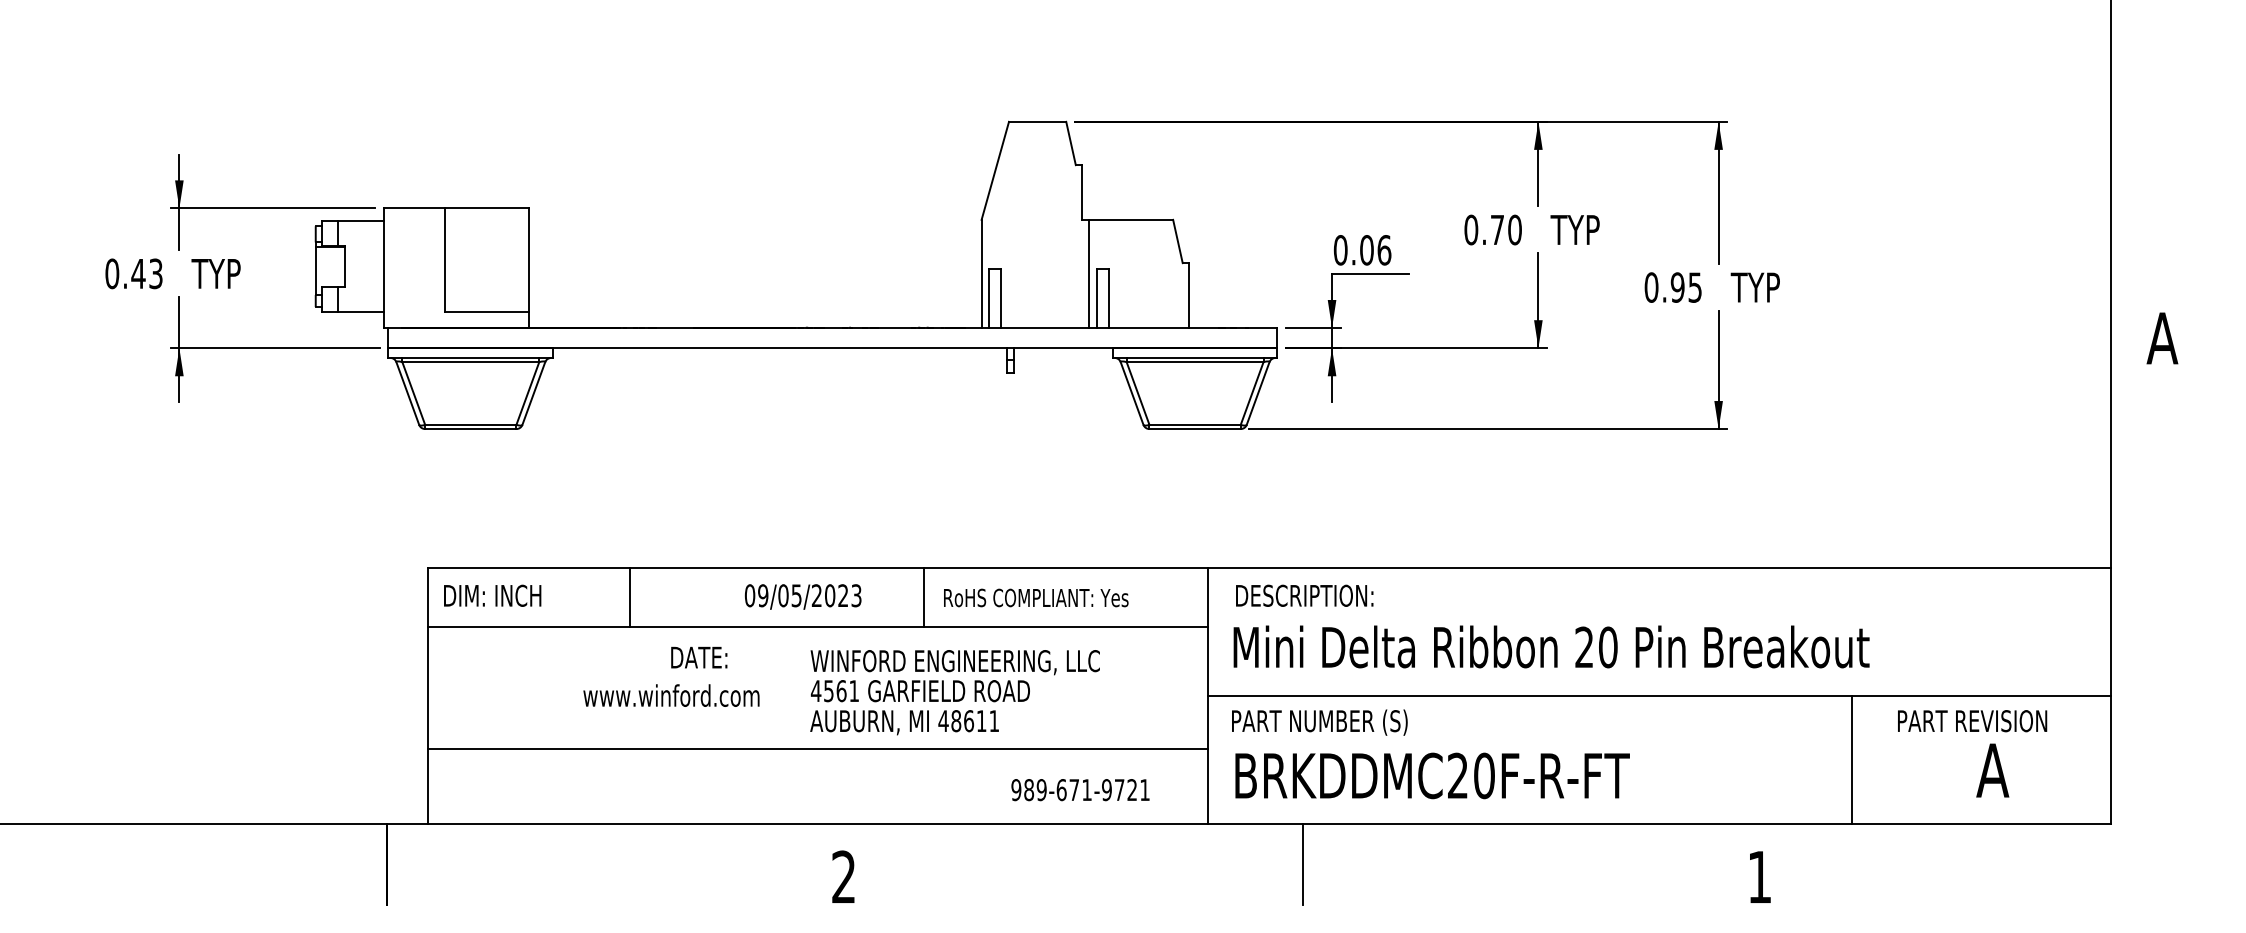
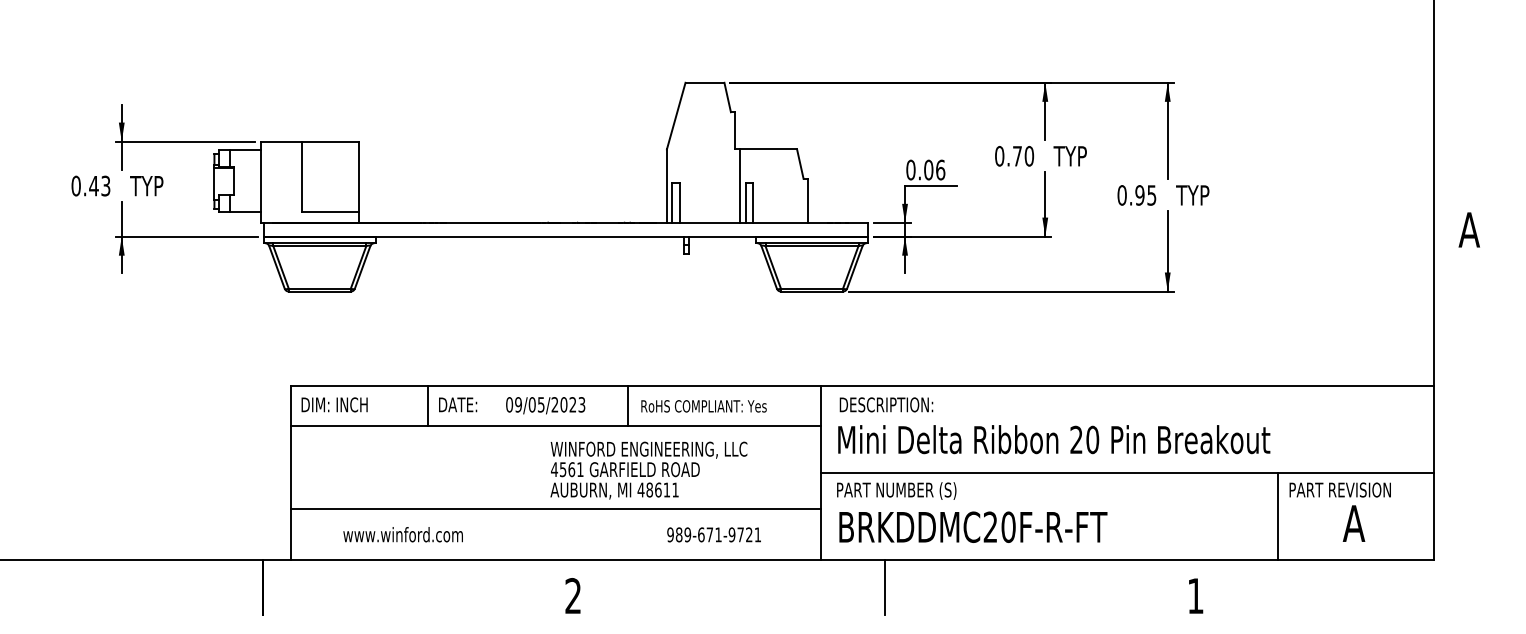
text: (699, 657) -> (458, 404), moved
text: (670, 695) -> (402, 534), moved
line: (1852, 760) -> (1278, 516), moved
text: (1079, 789) -> (713, 534), moved

